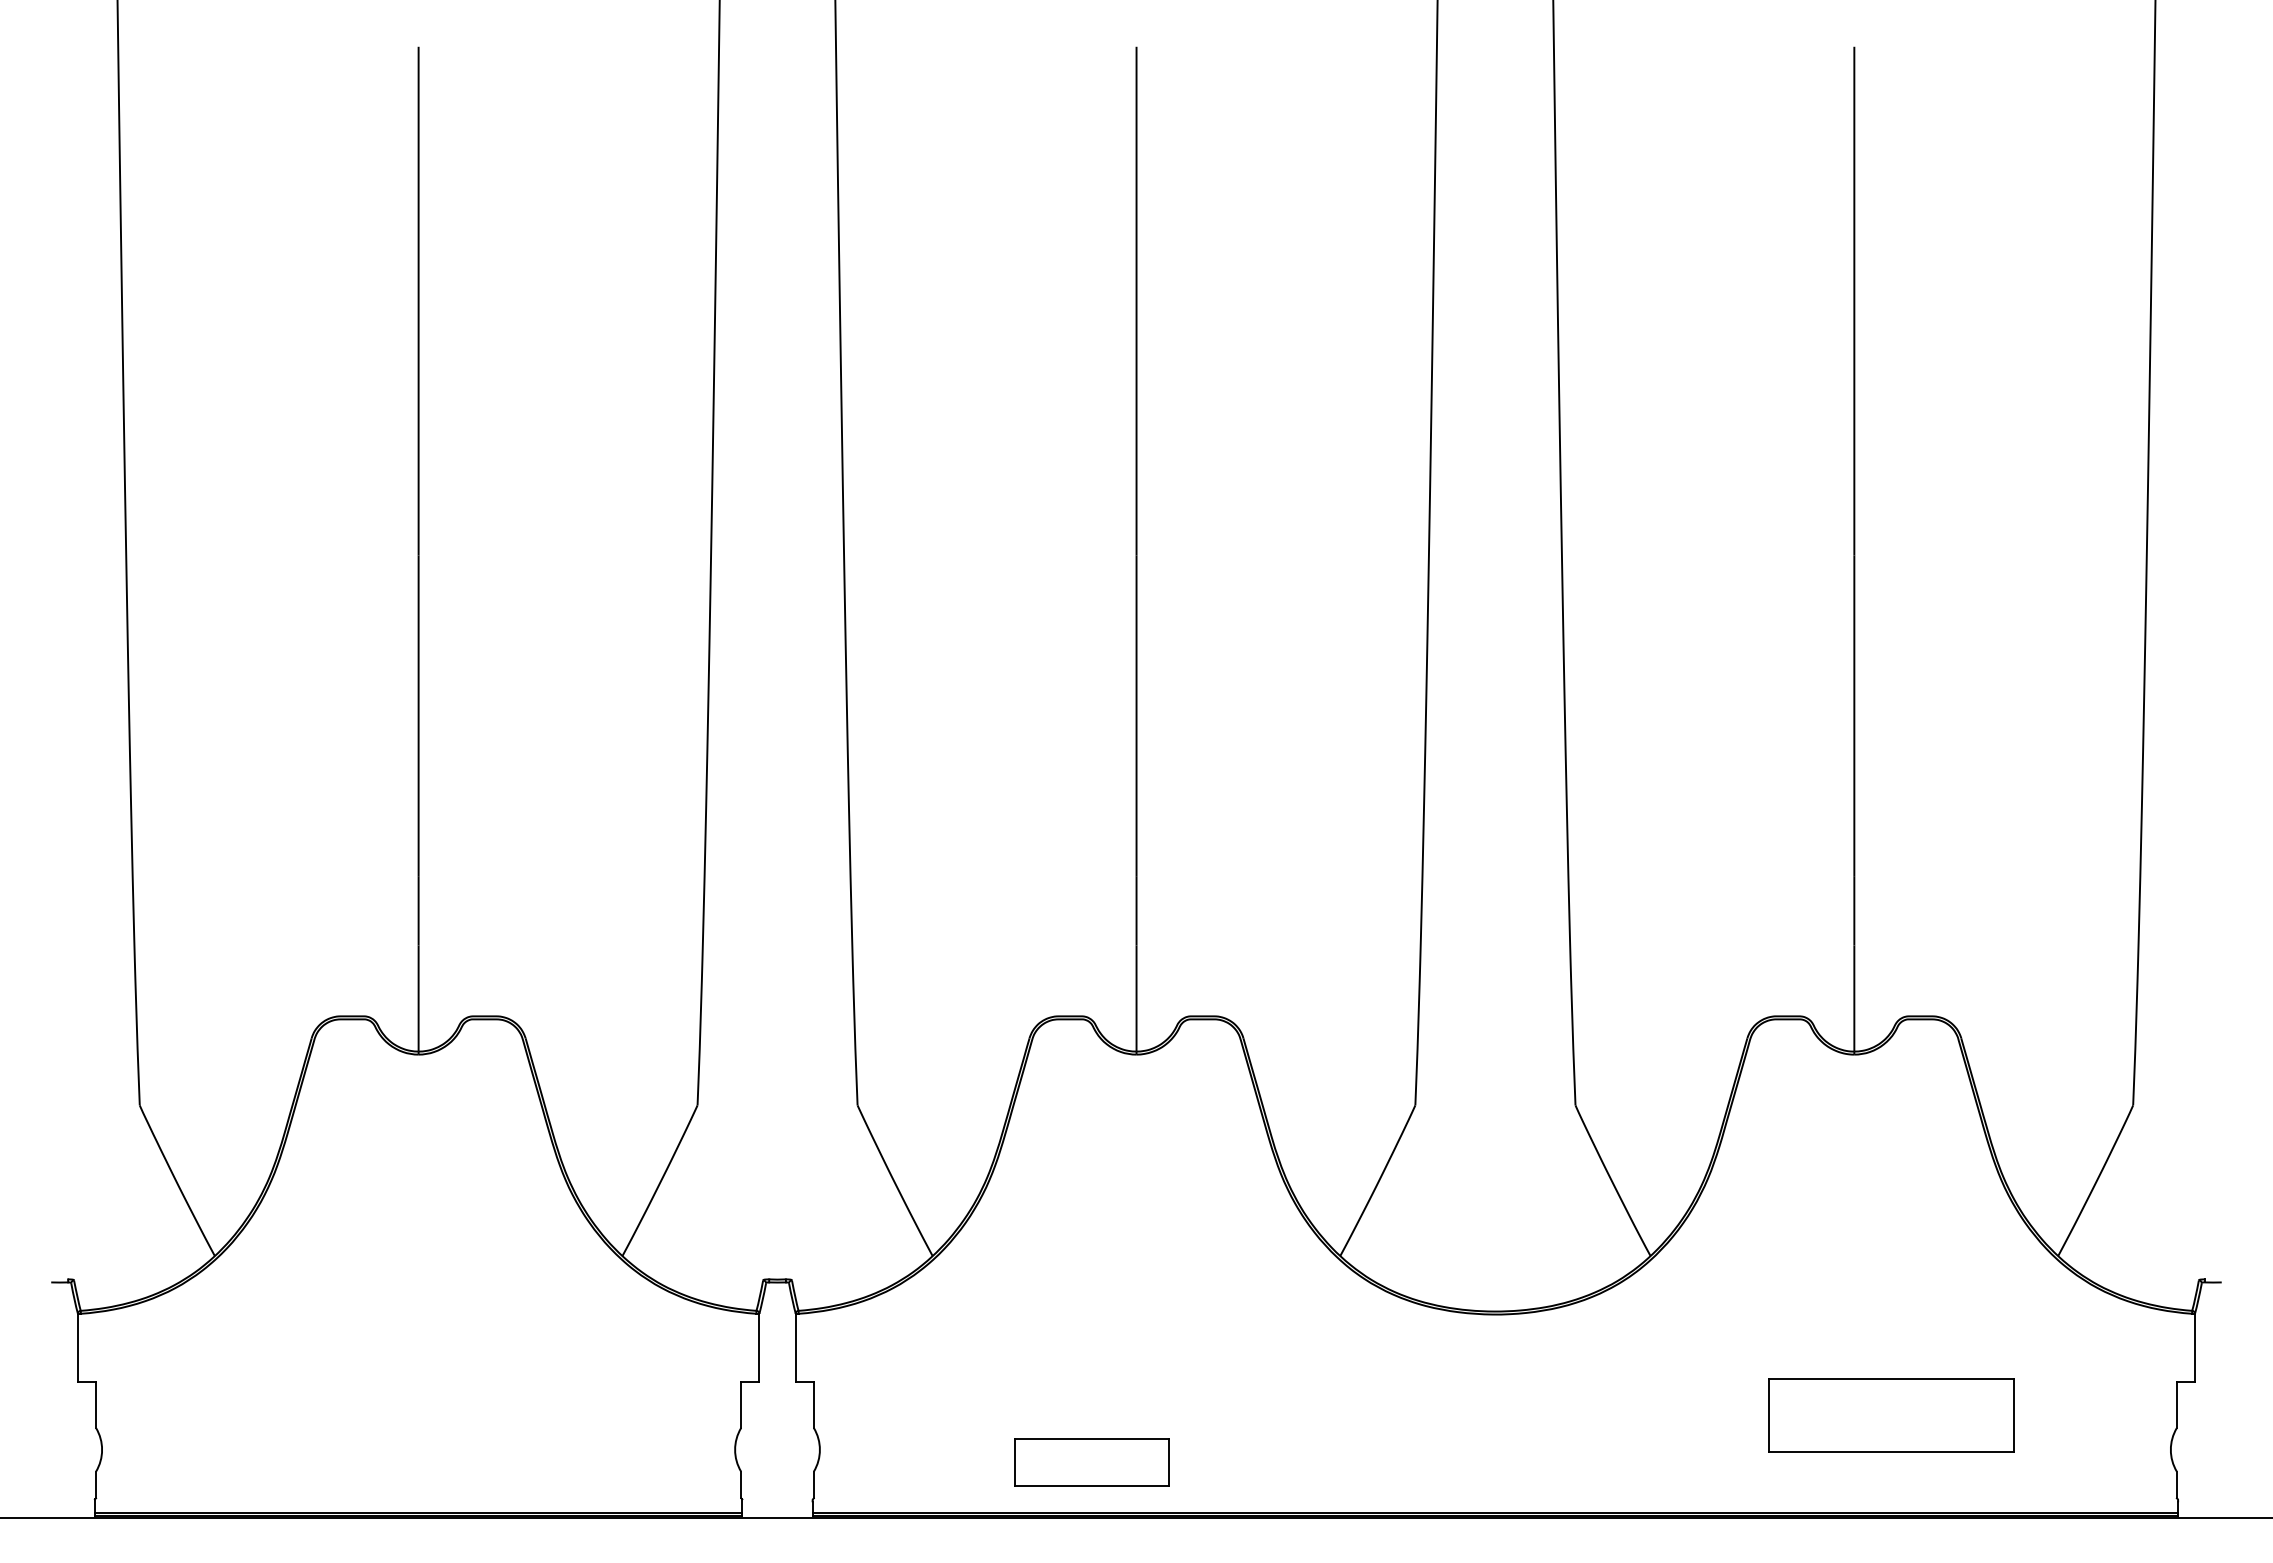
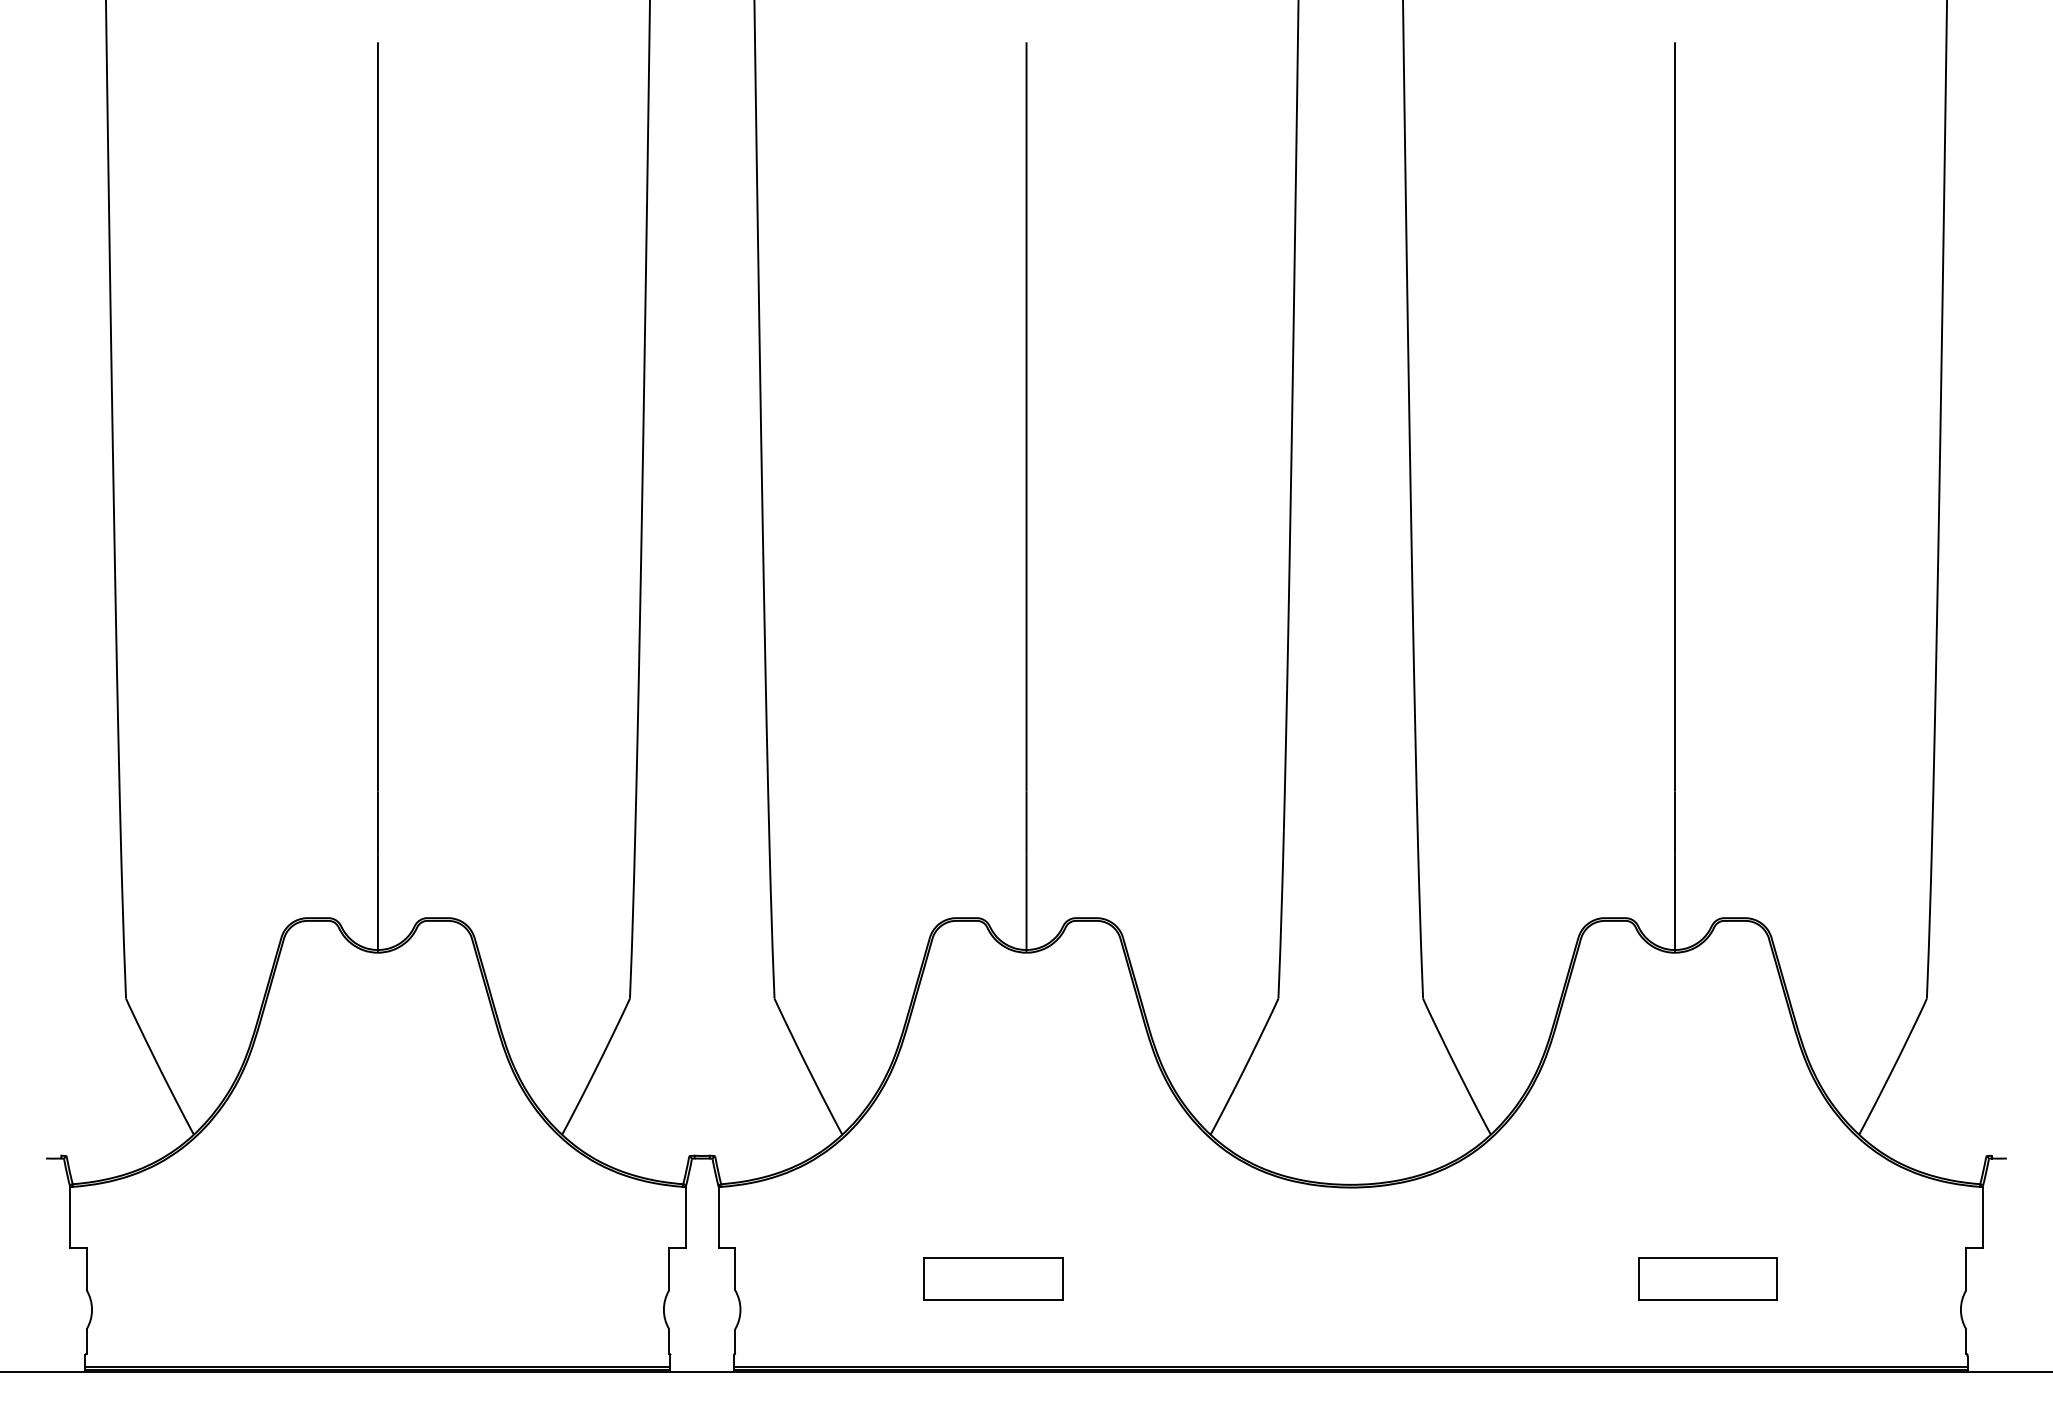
part: (1890, 1415) -> (1707, 1278), size x0.62
part: (1091, 1462) -> (993, 1278), moved

